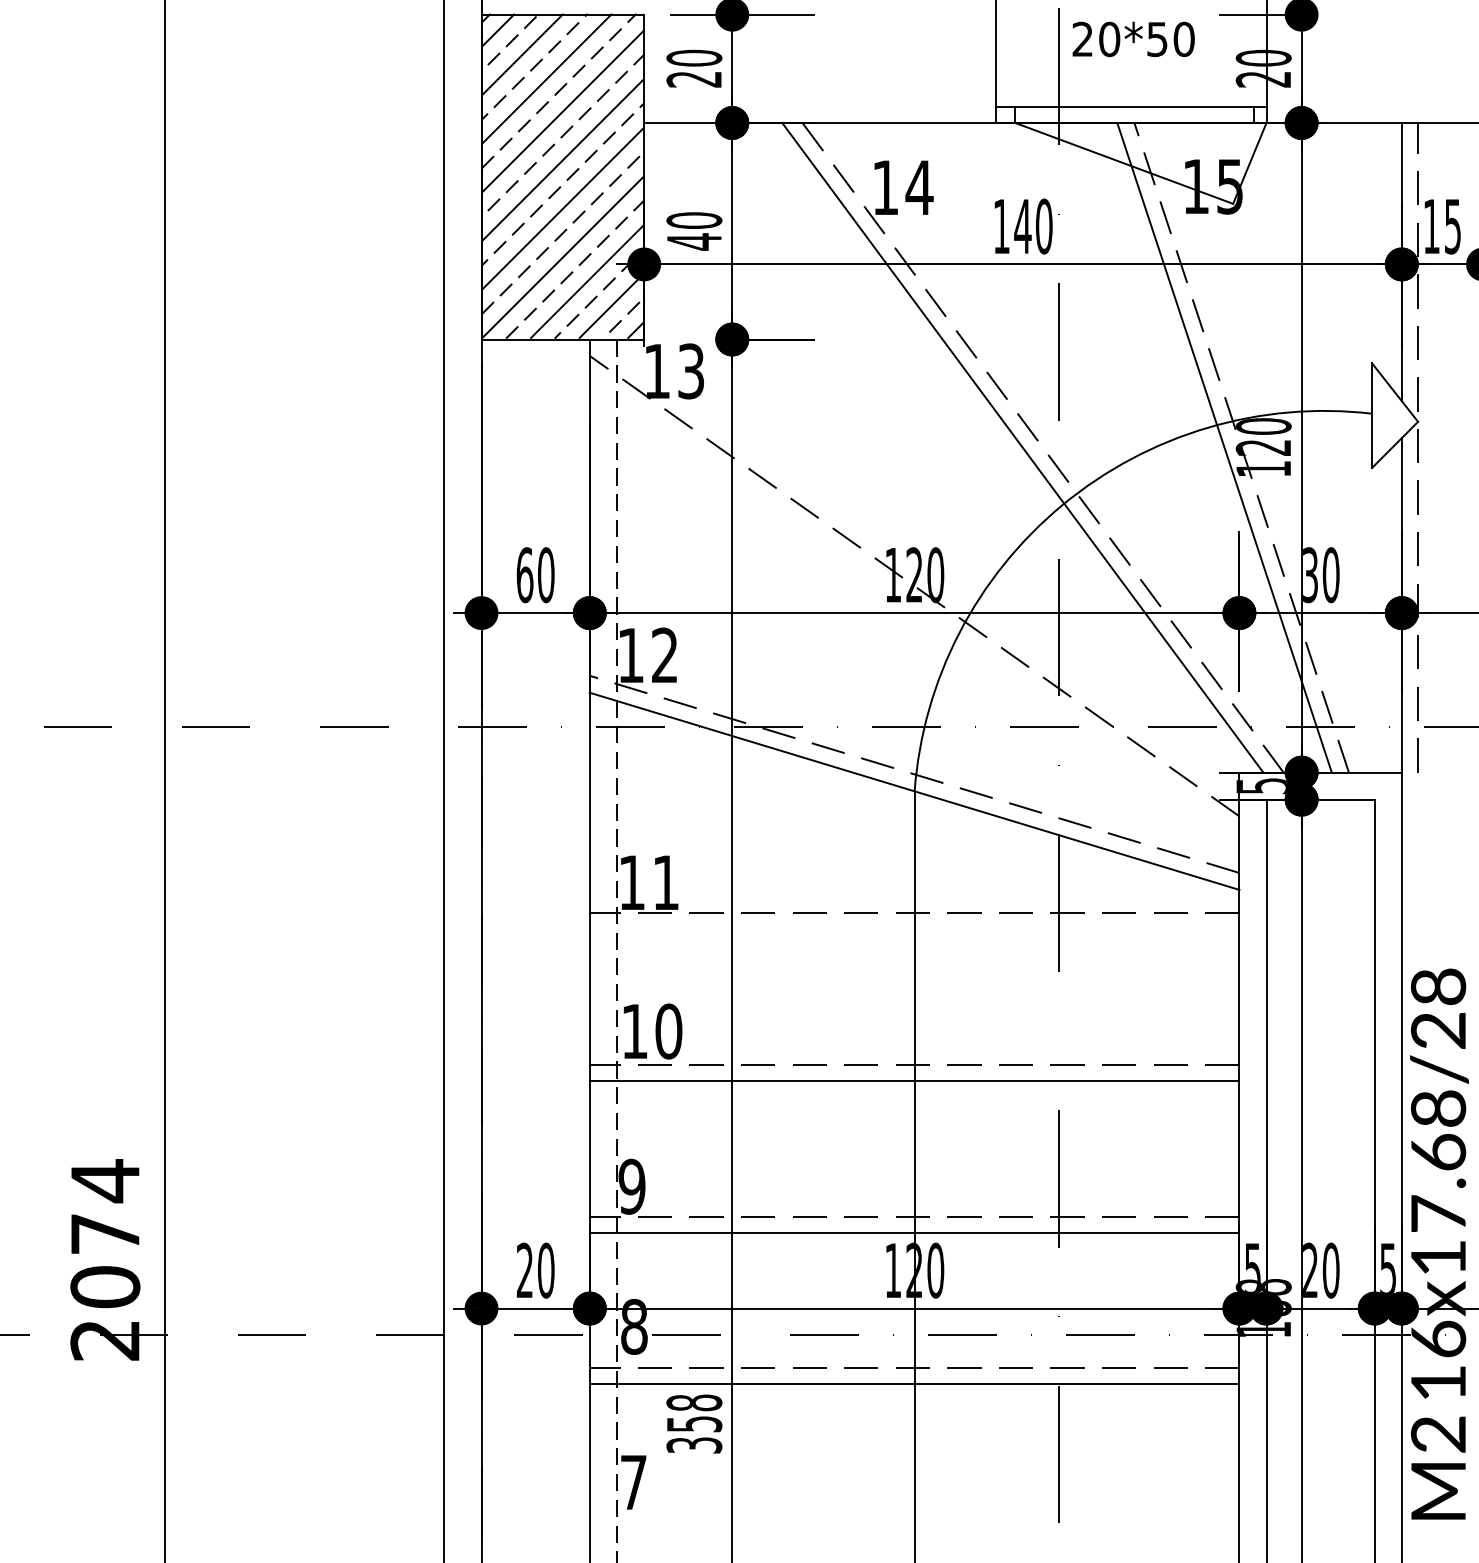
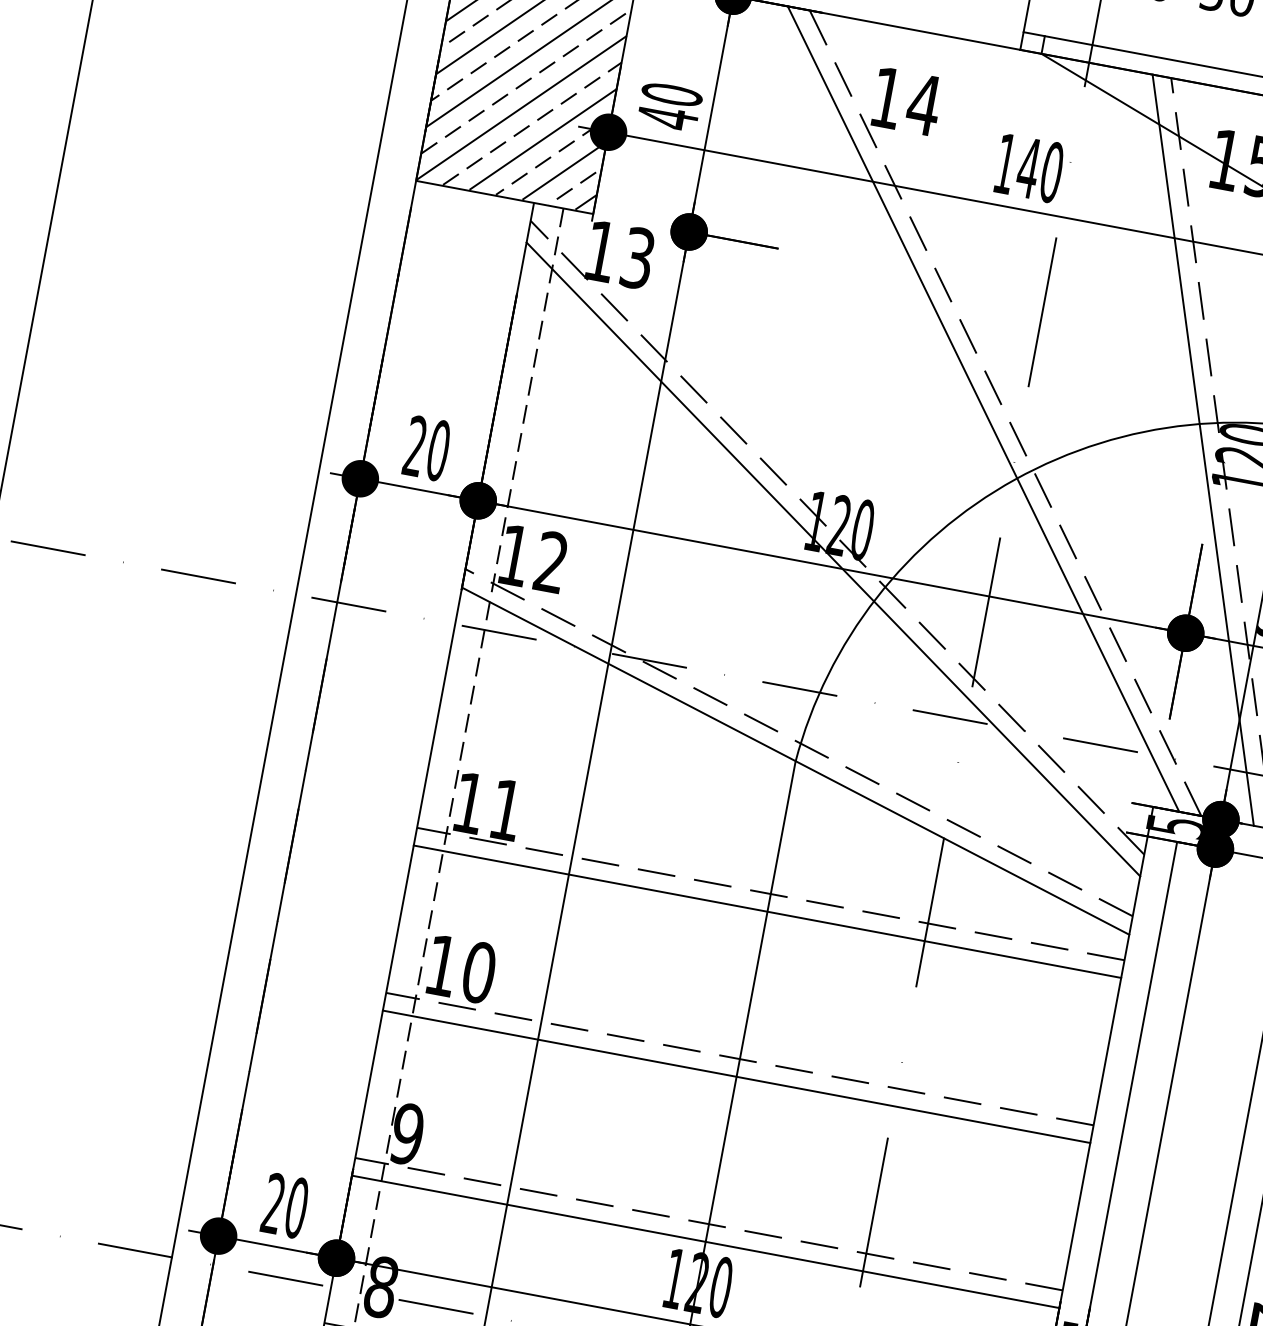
text: (524, 575) -> (414, 446), 60 -> 20
line: (914, 605) -> (833, 558), added
line: (914, 929) -> (767, 911), added

